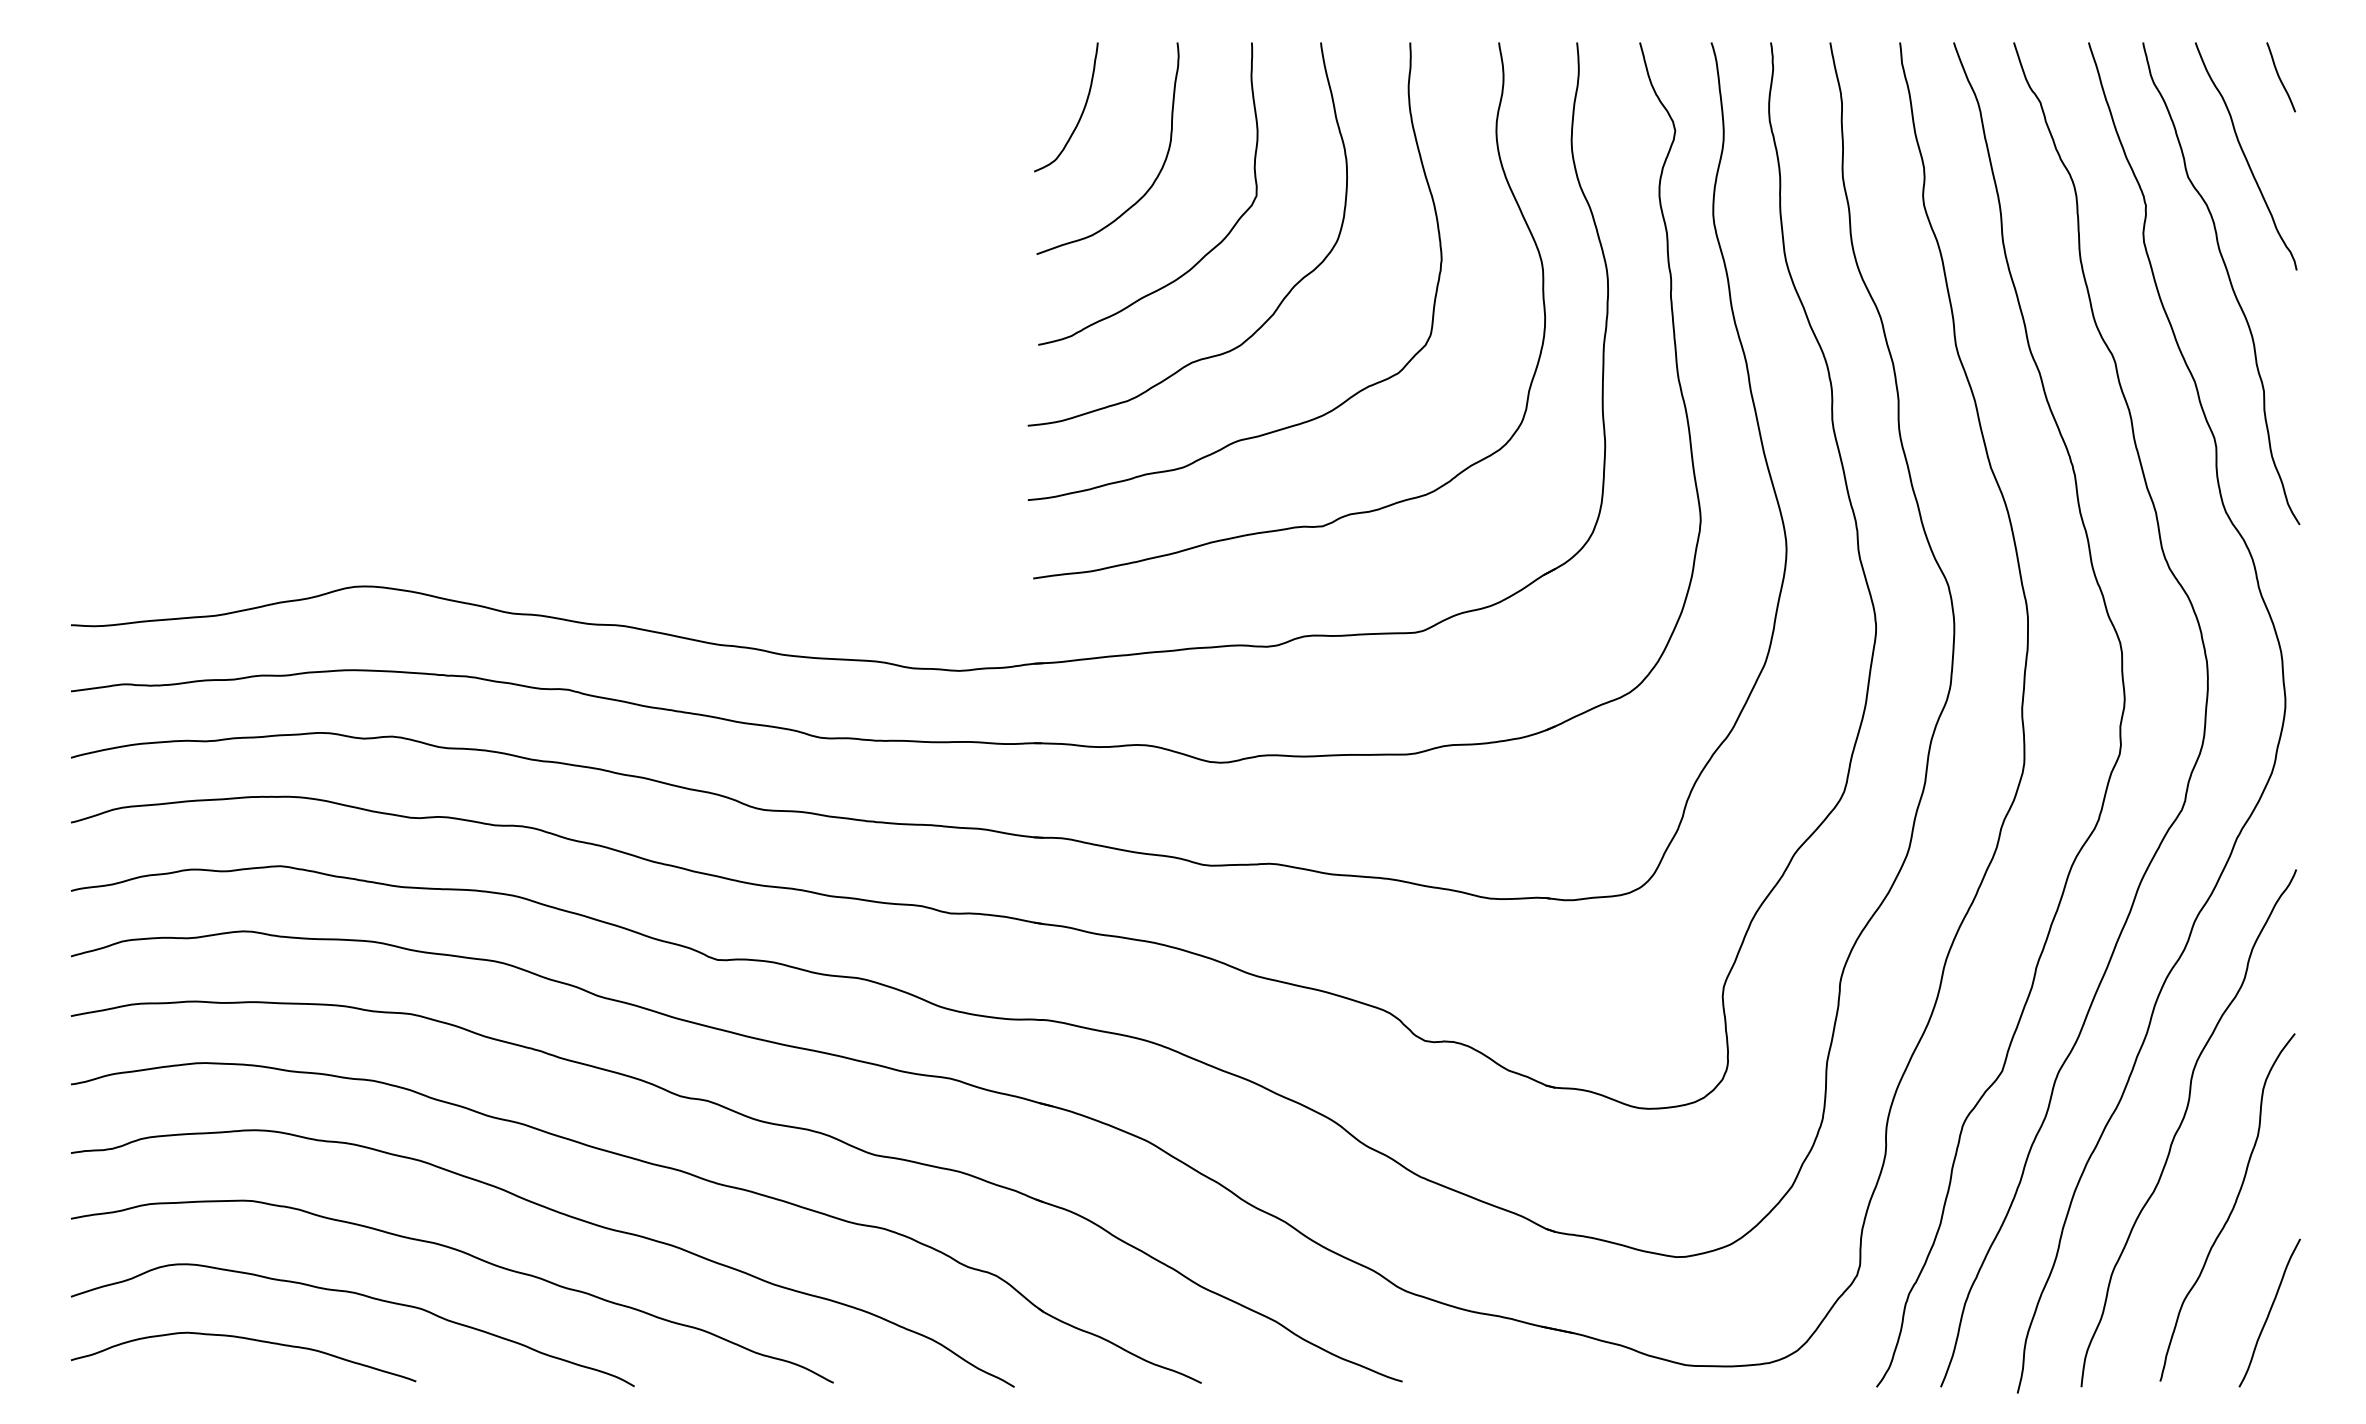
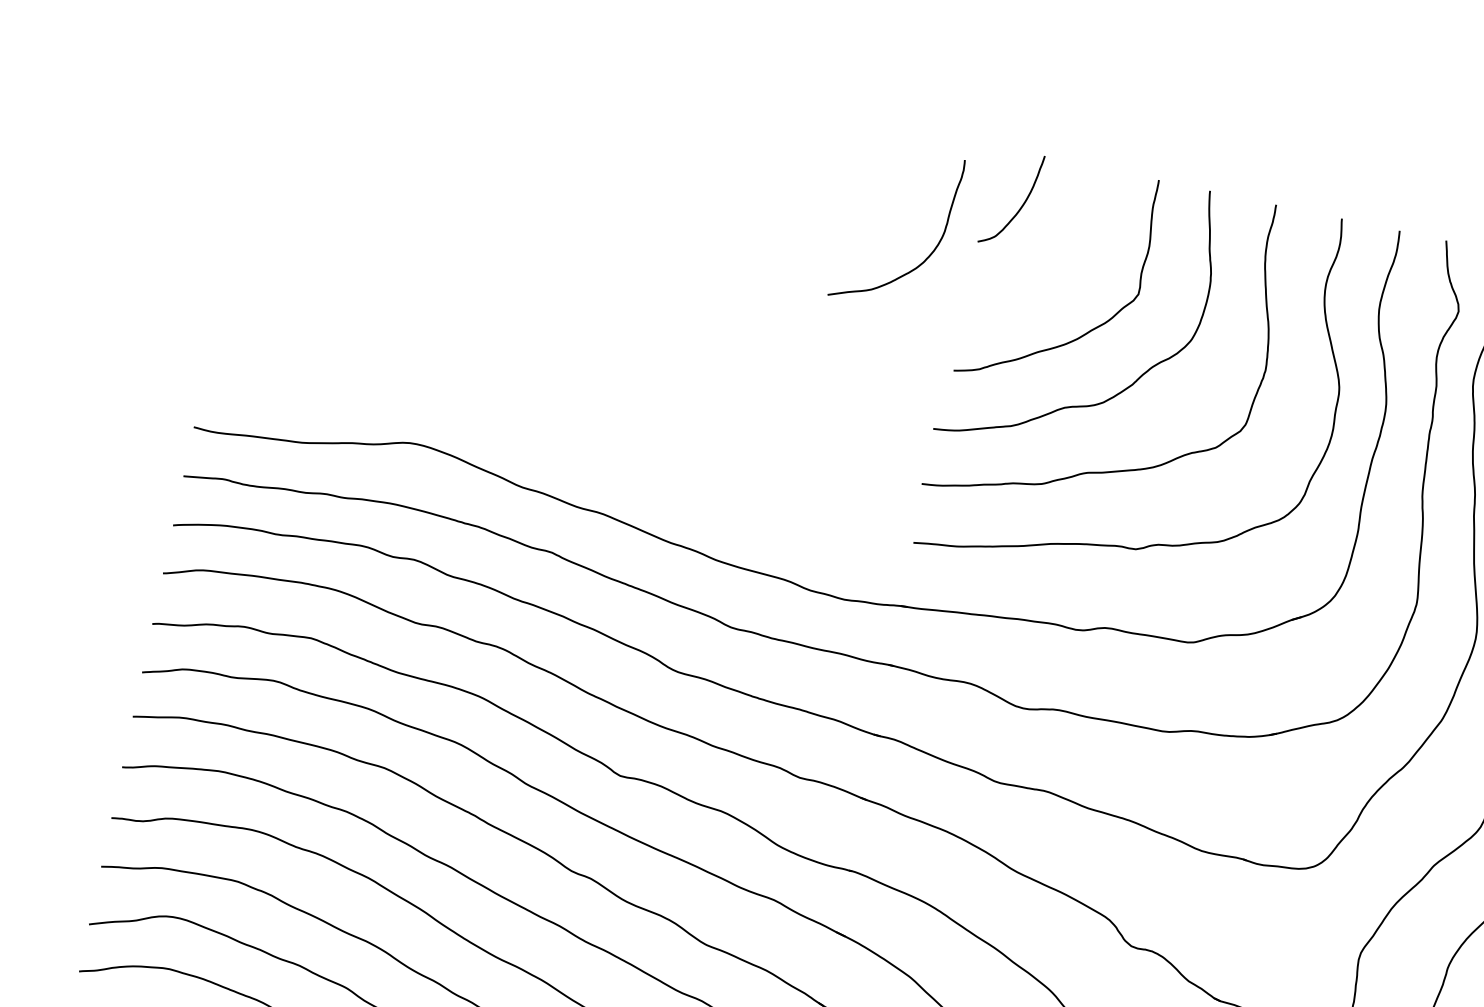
curve: (1154, 179) -> (926, 257), moved

